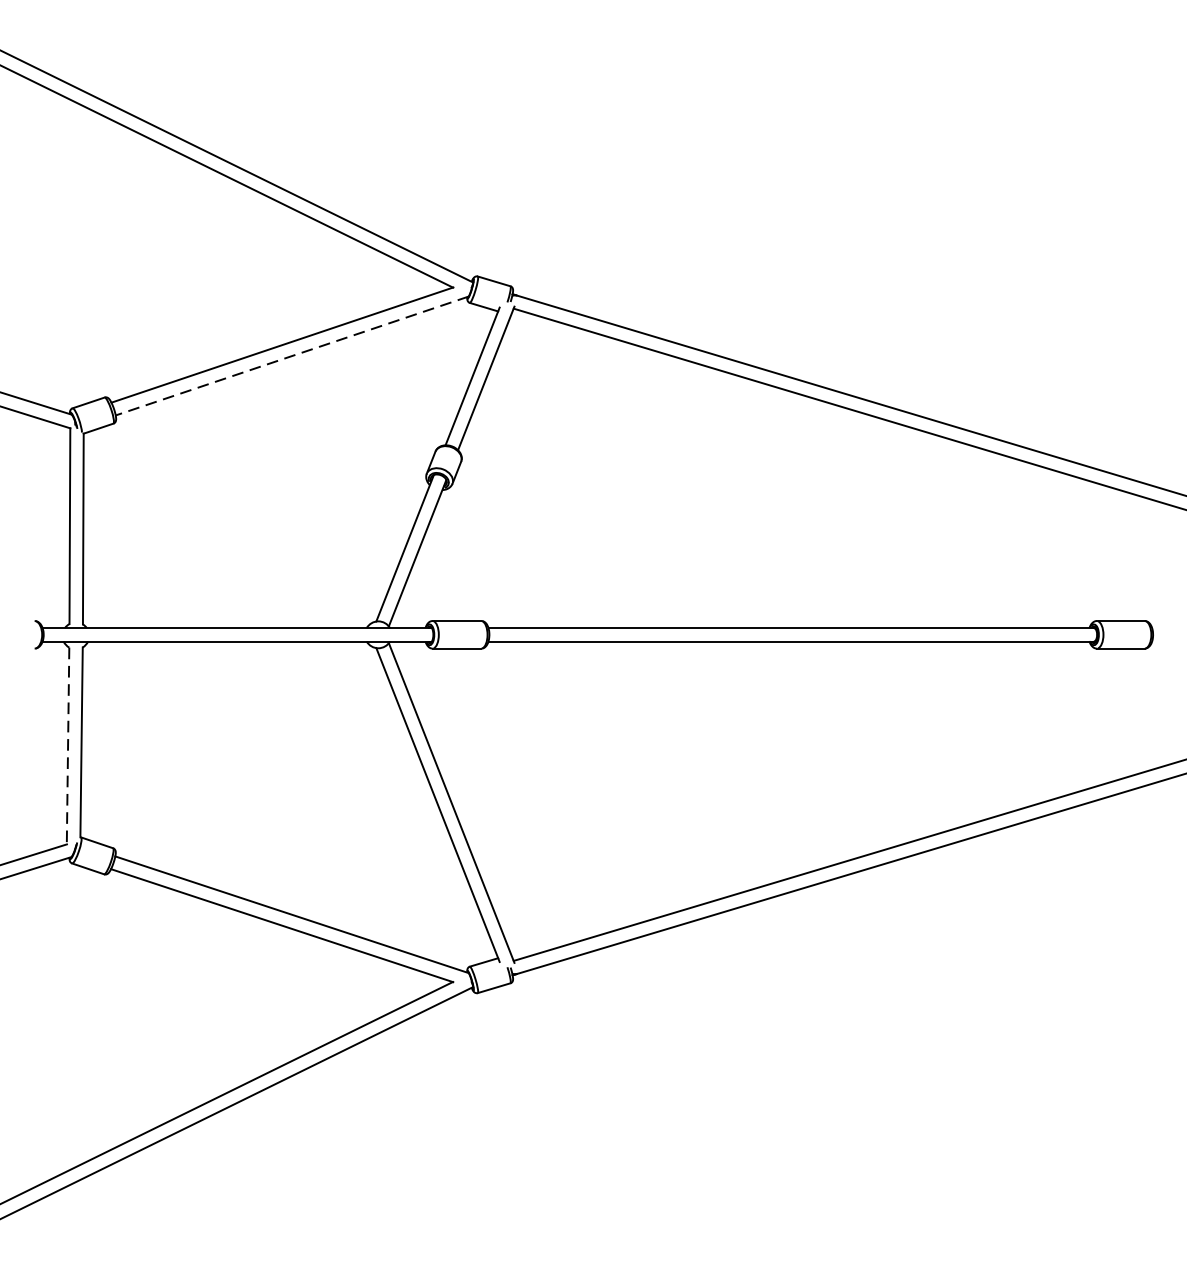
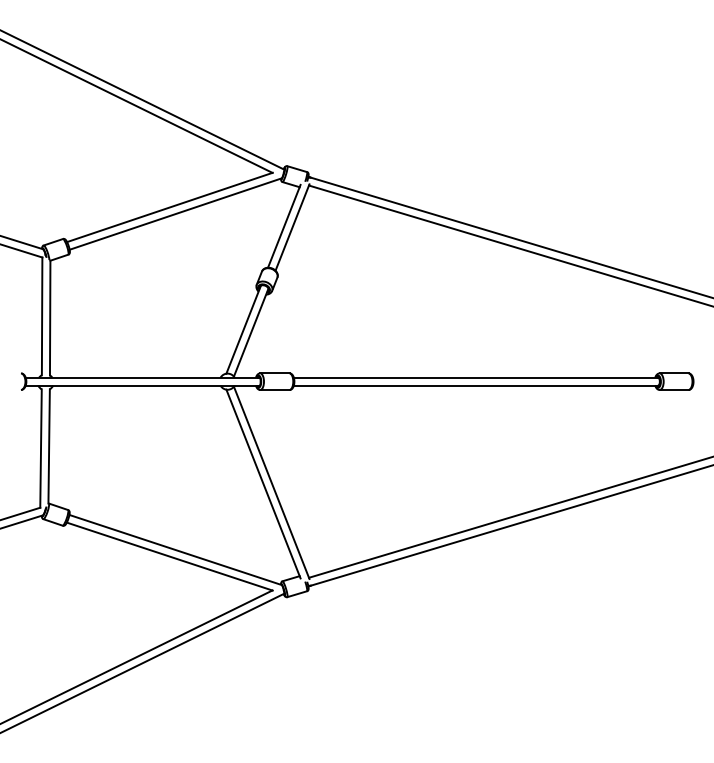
line: (291, 356) -> (175, 214), dashed -> solid
line: (68, 747) -> (41, 449), dashed -> solid

